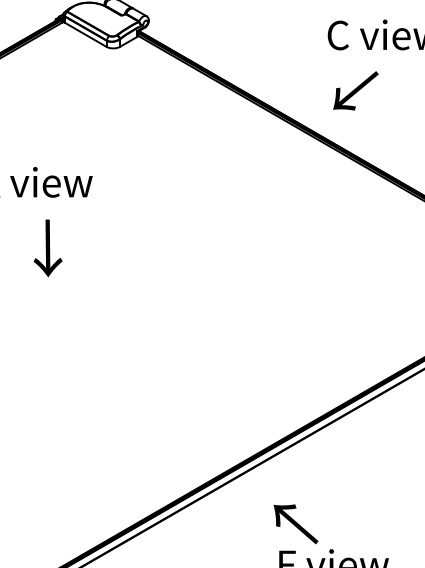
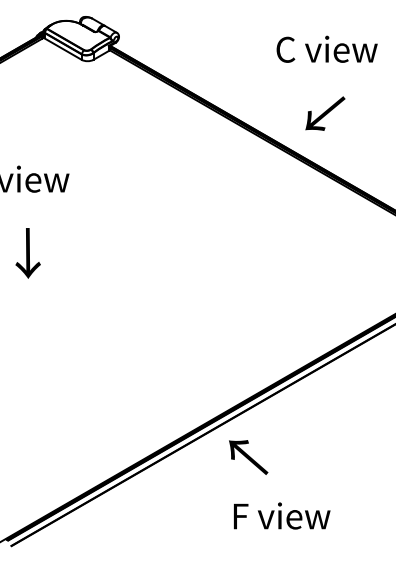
text: (355, 90) -> (325, 113), moved
text: (47, 248) -> (27, 253), moved
text: (295, 524) -> (248, 457), moved

